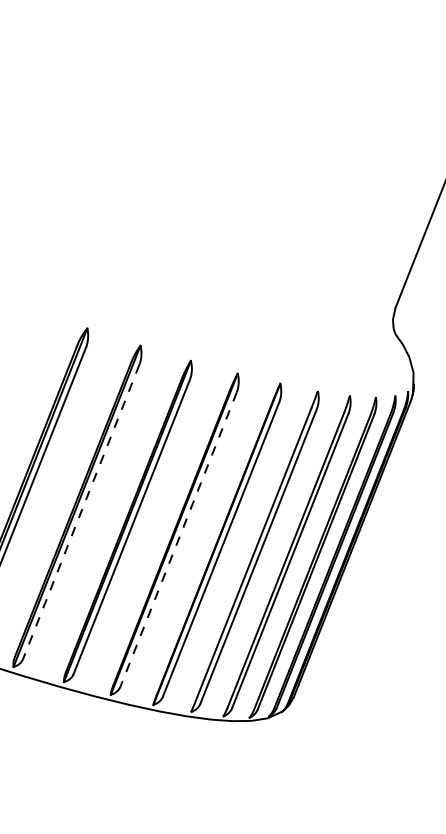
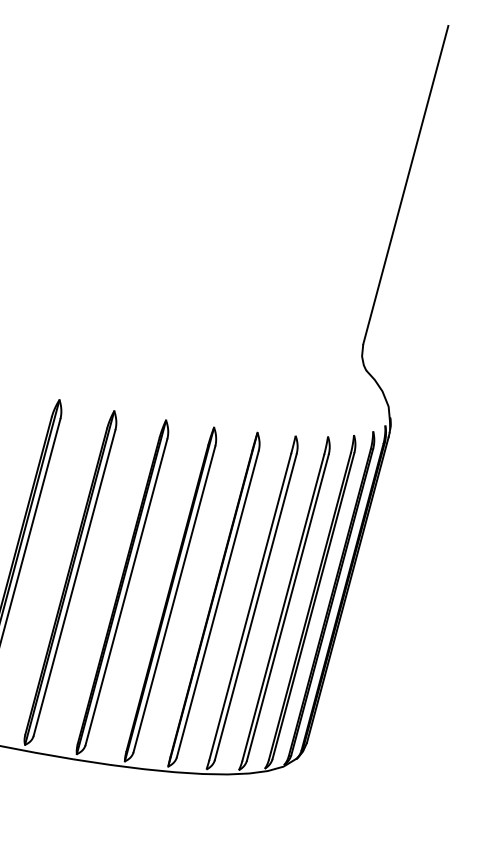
line: (81, 512) -> (74, 583), dashed -> solid
line: (178, 539) -> (174, 599), dashed -> solid

